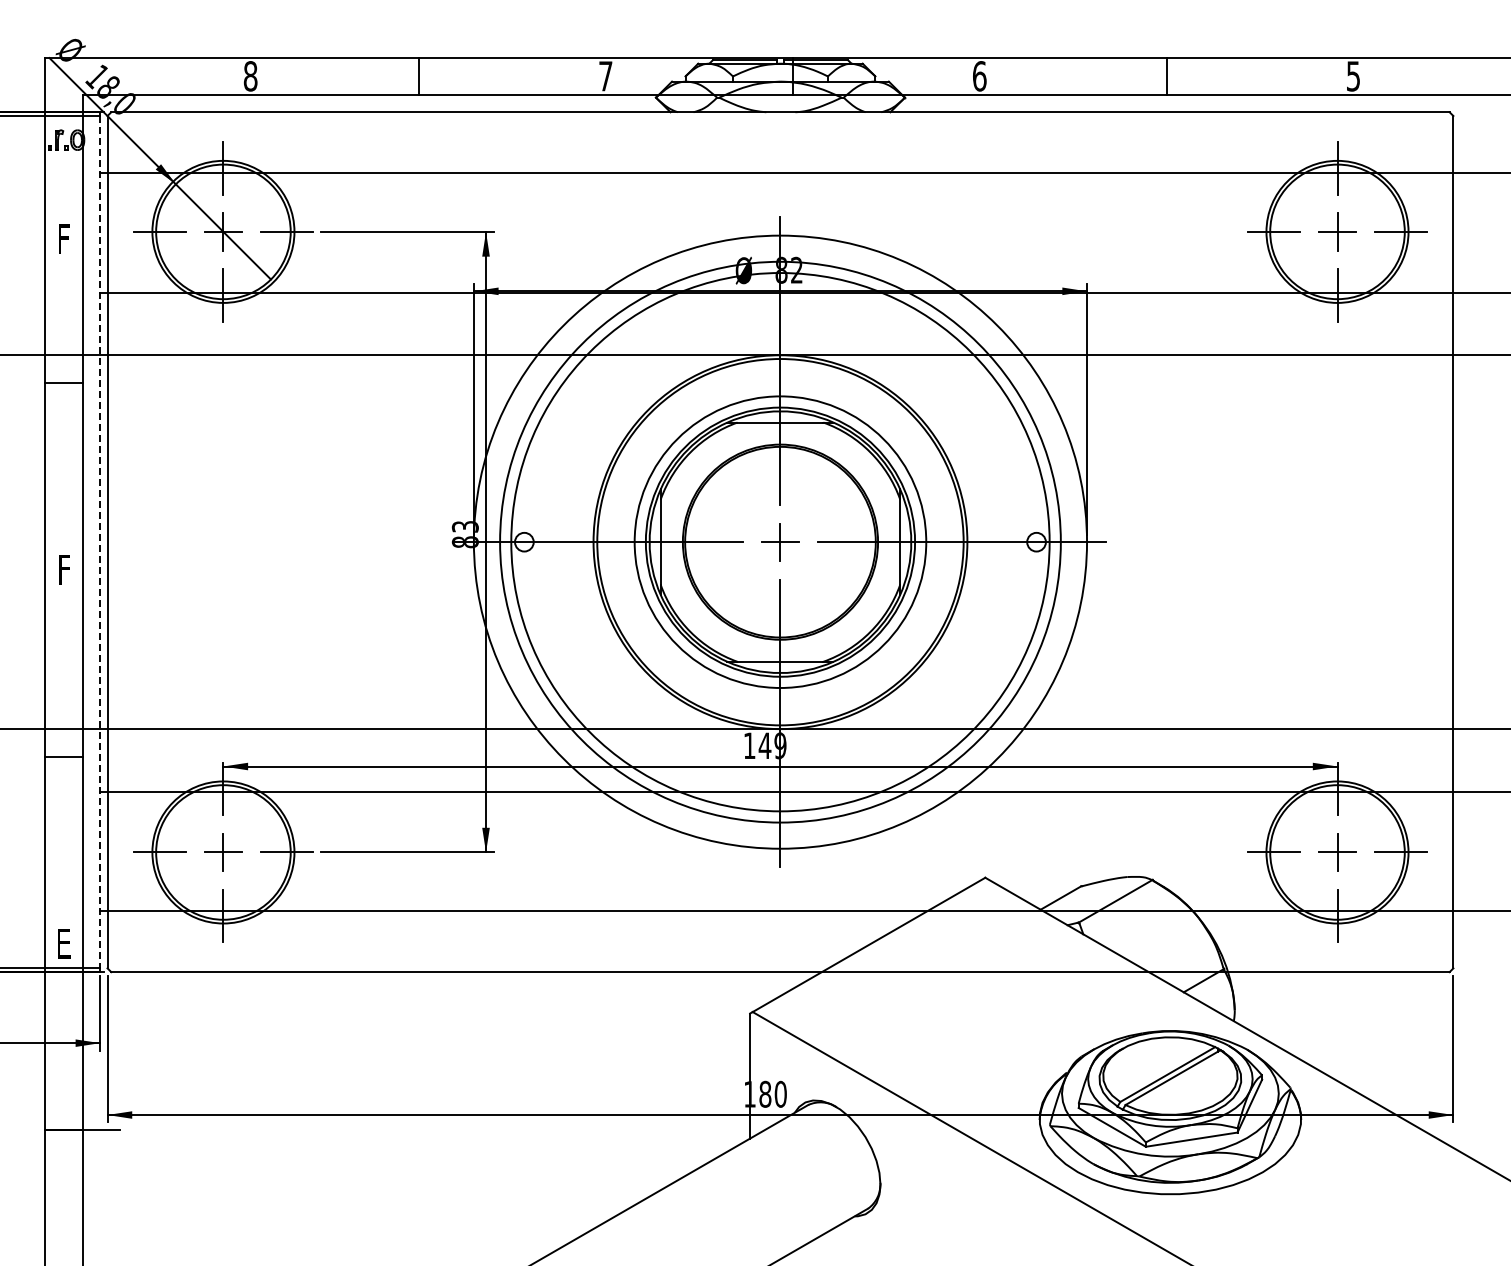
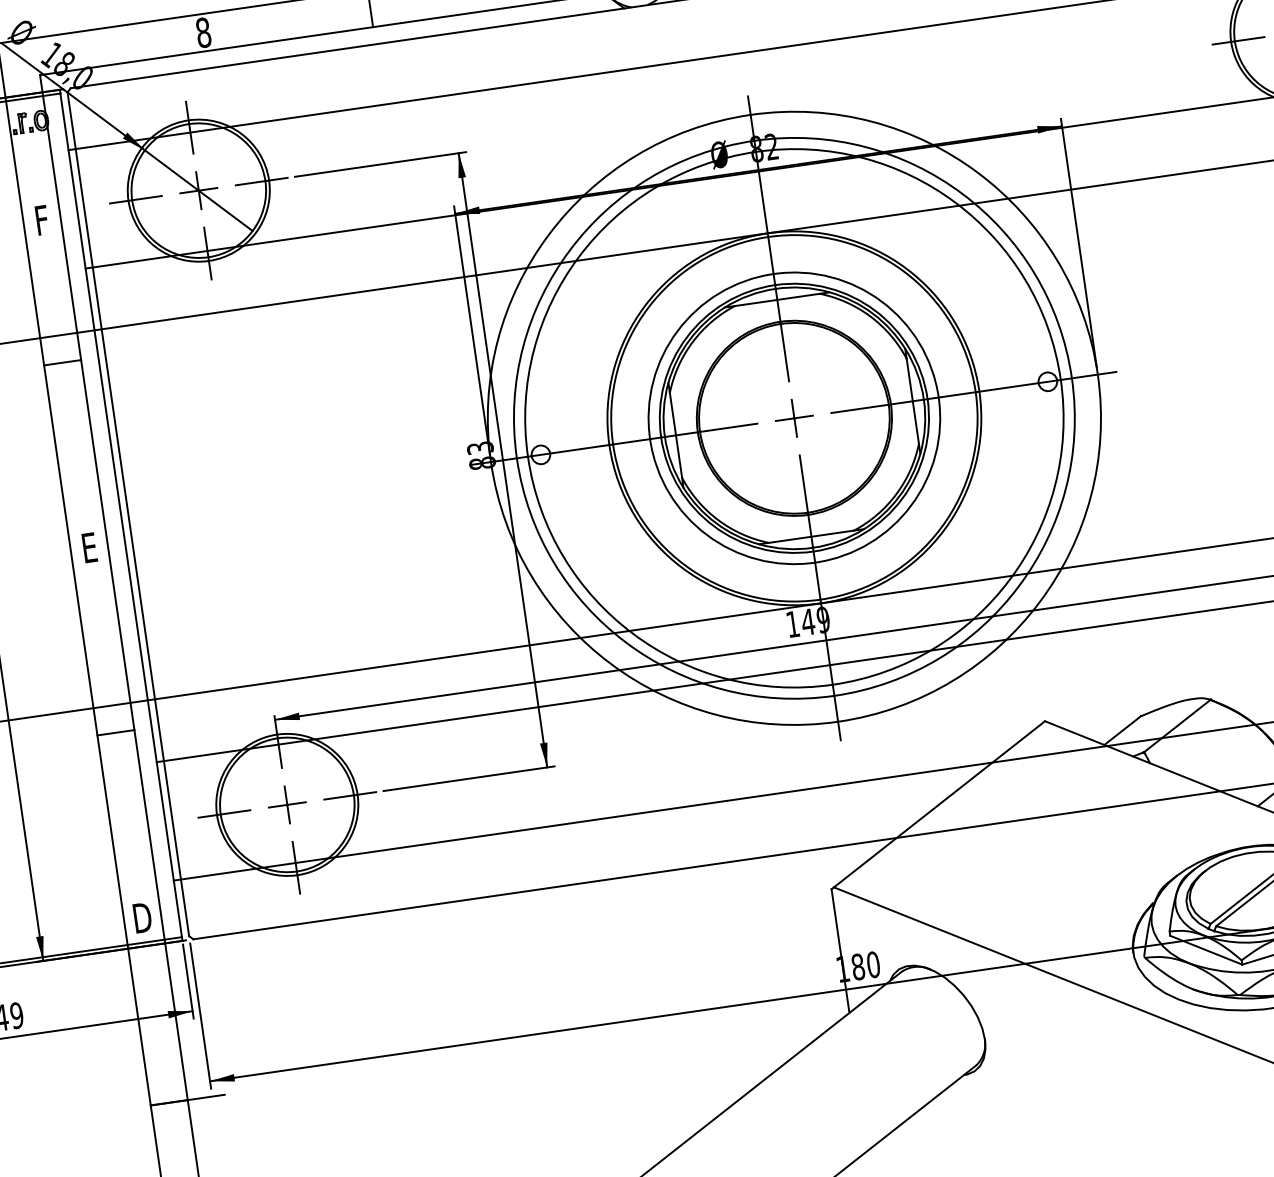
line: (100, 542) -> (121, 515), dashed -> solid
text: (64, 569) -> (89, 547), F -> E
text: (63, 943) -> (141, 917), E -> D

